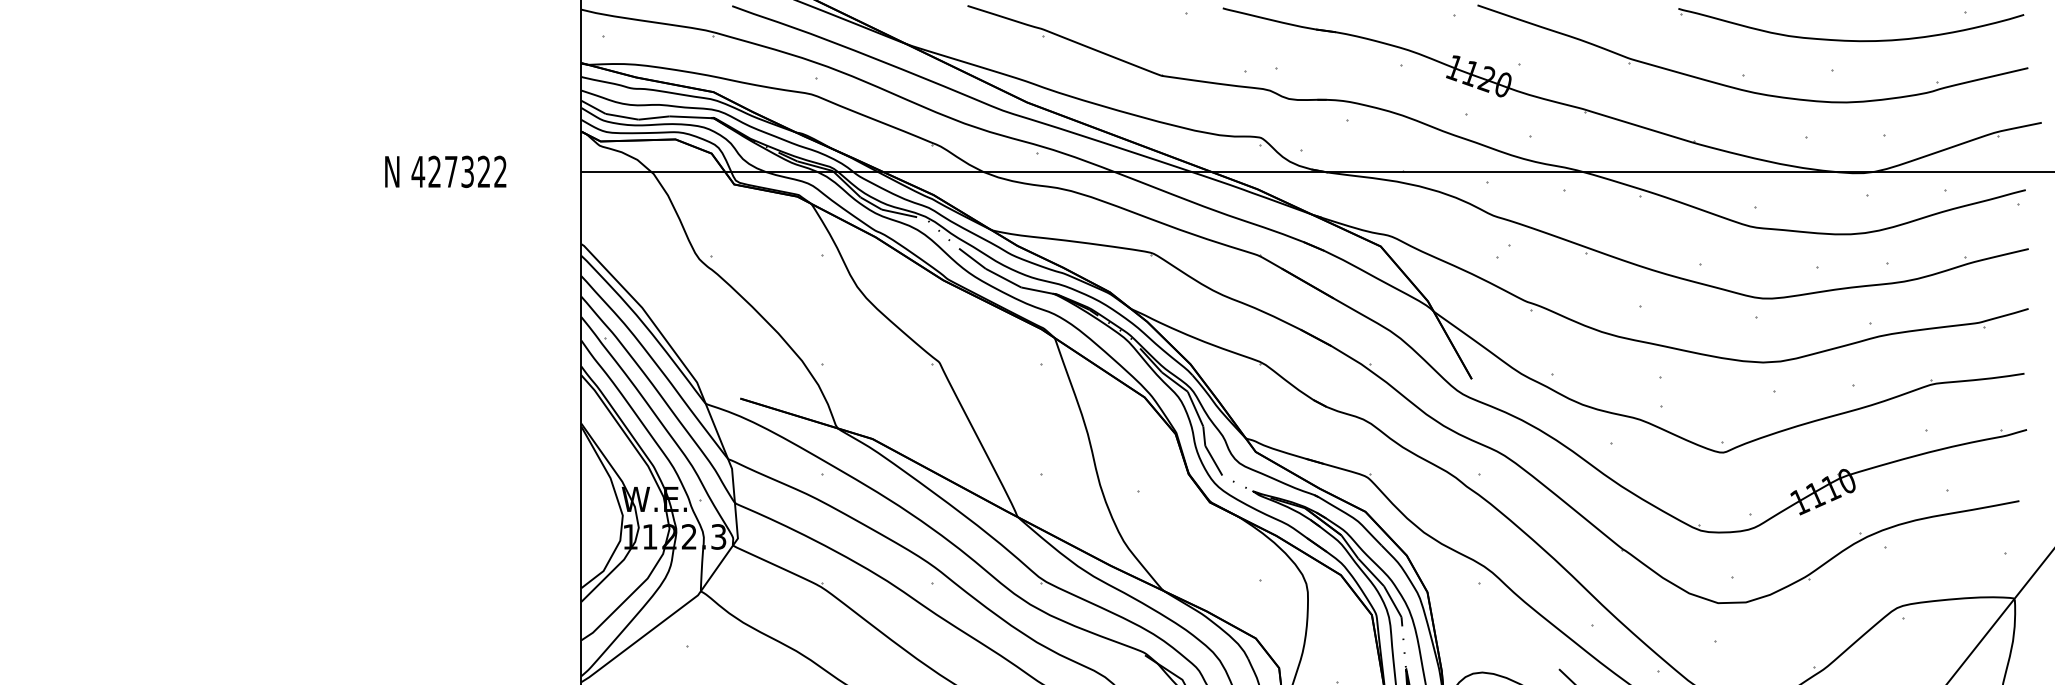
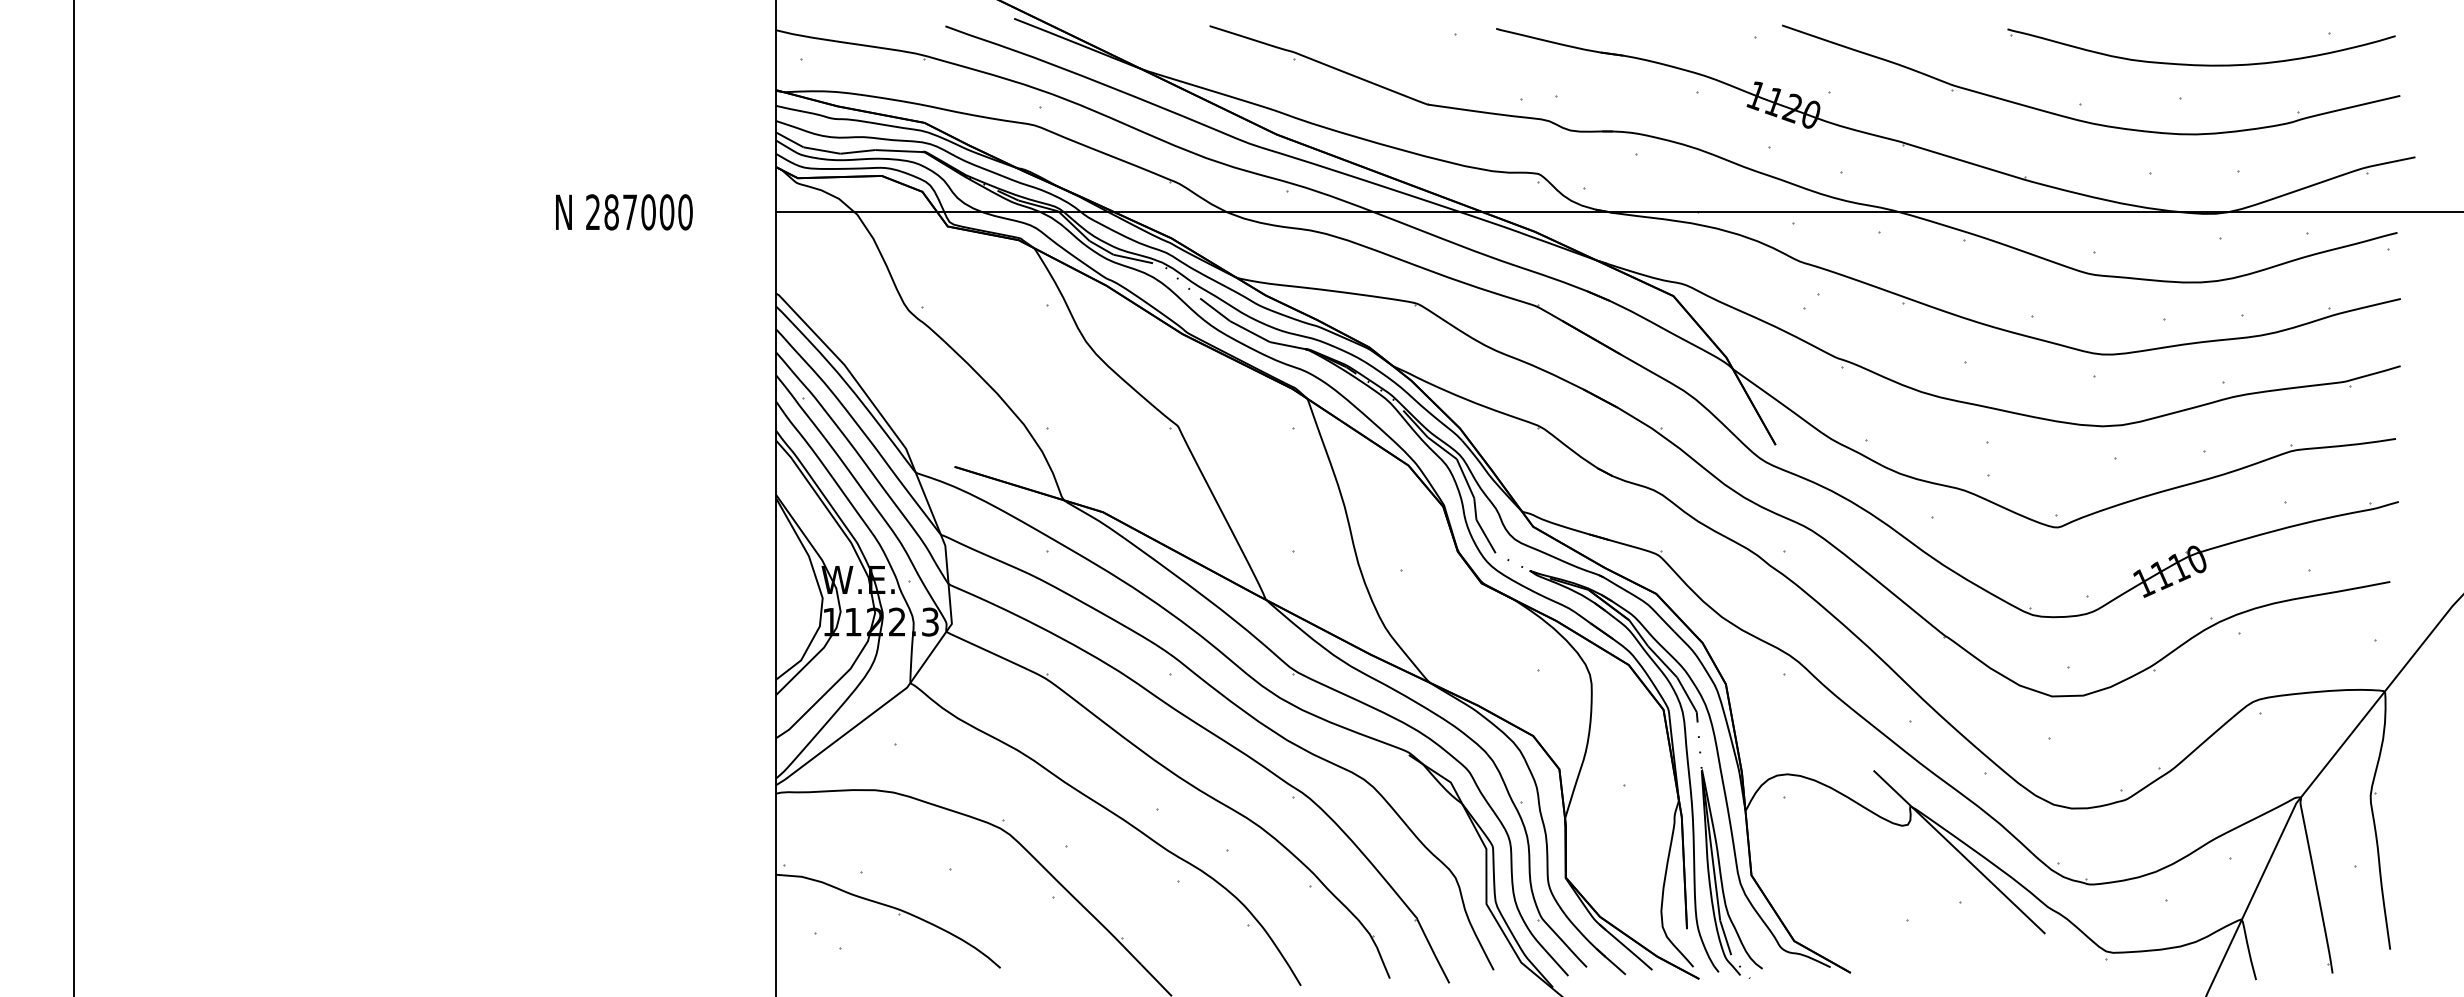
text: (458, 172) -> (638, 212), 427322 -> 287000

